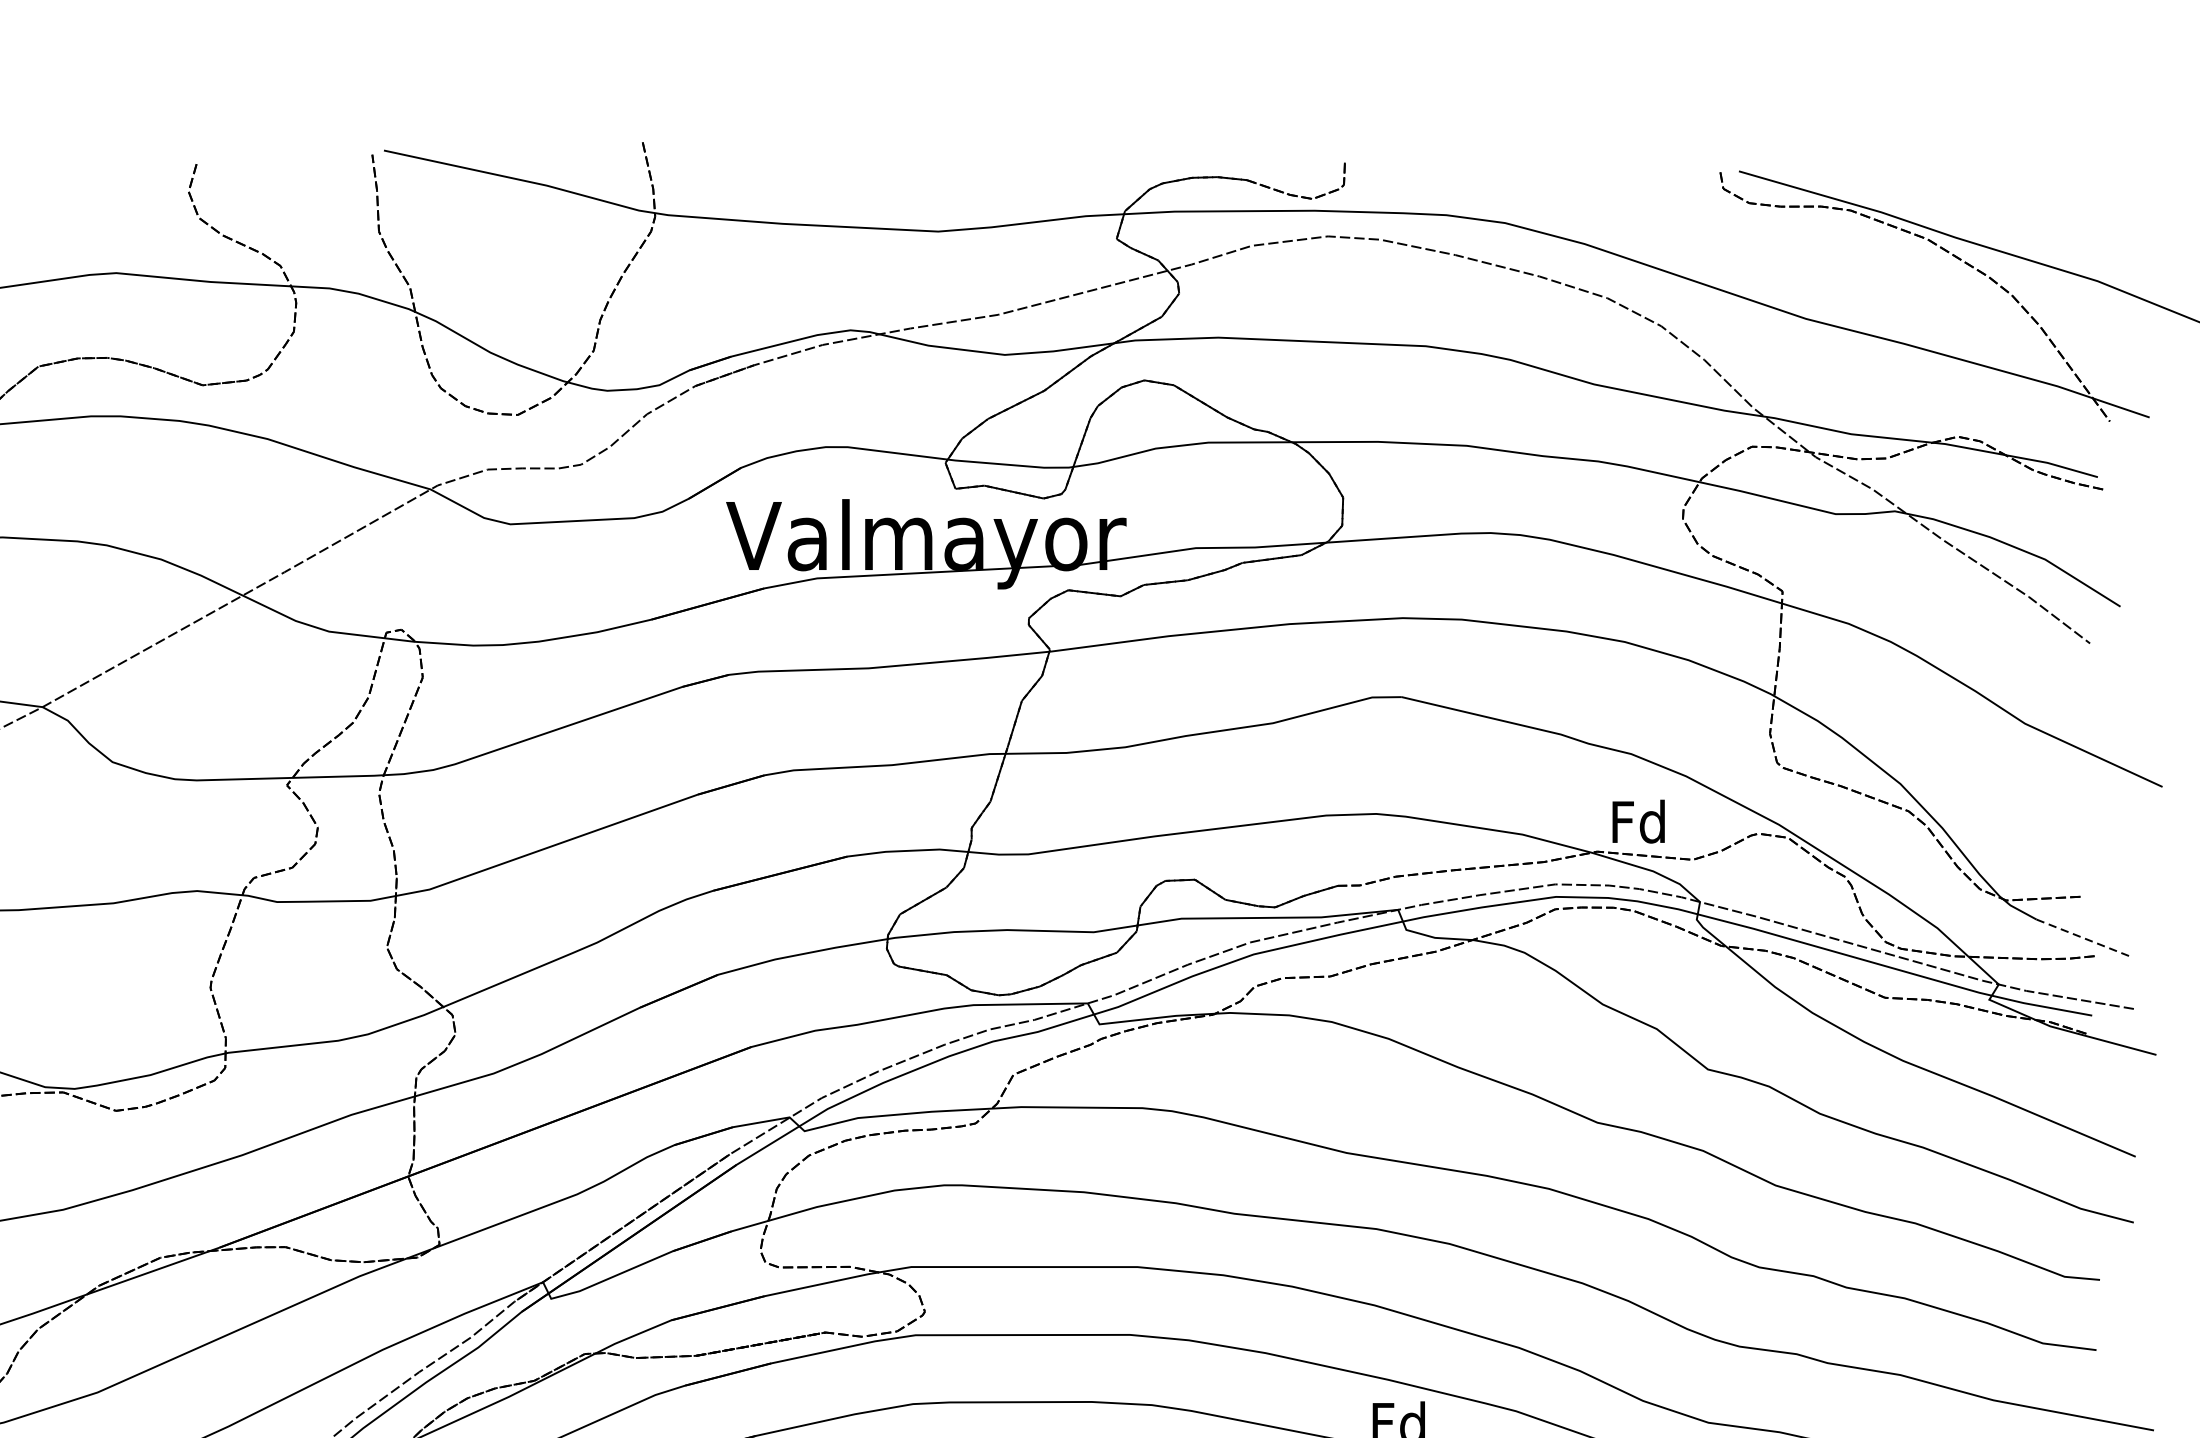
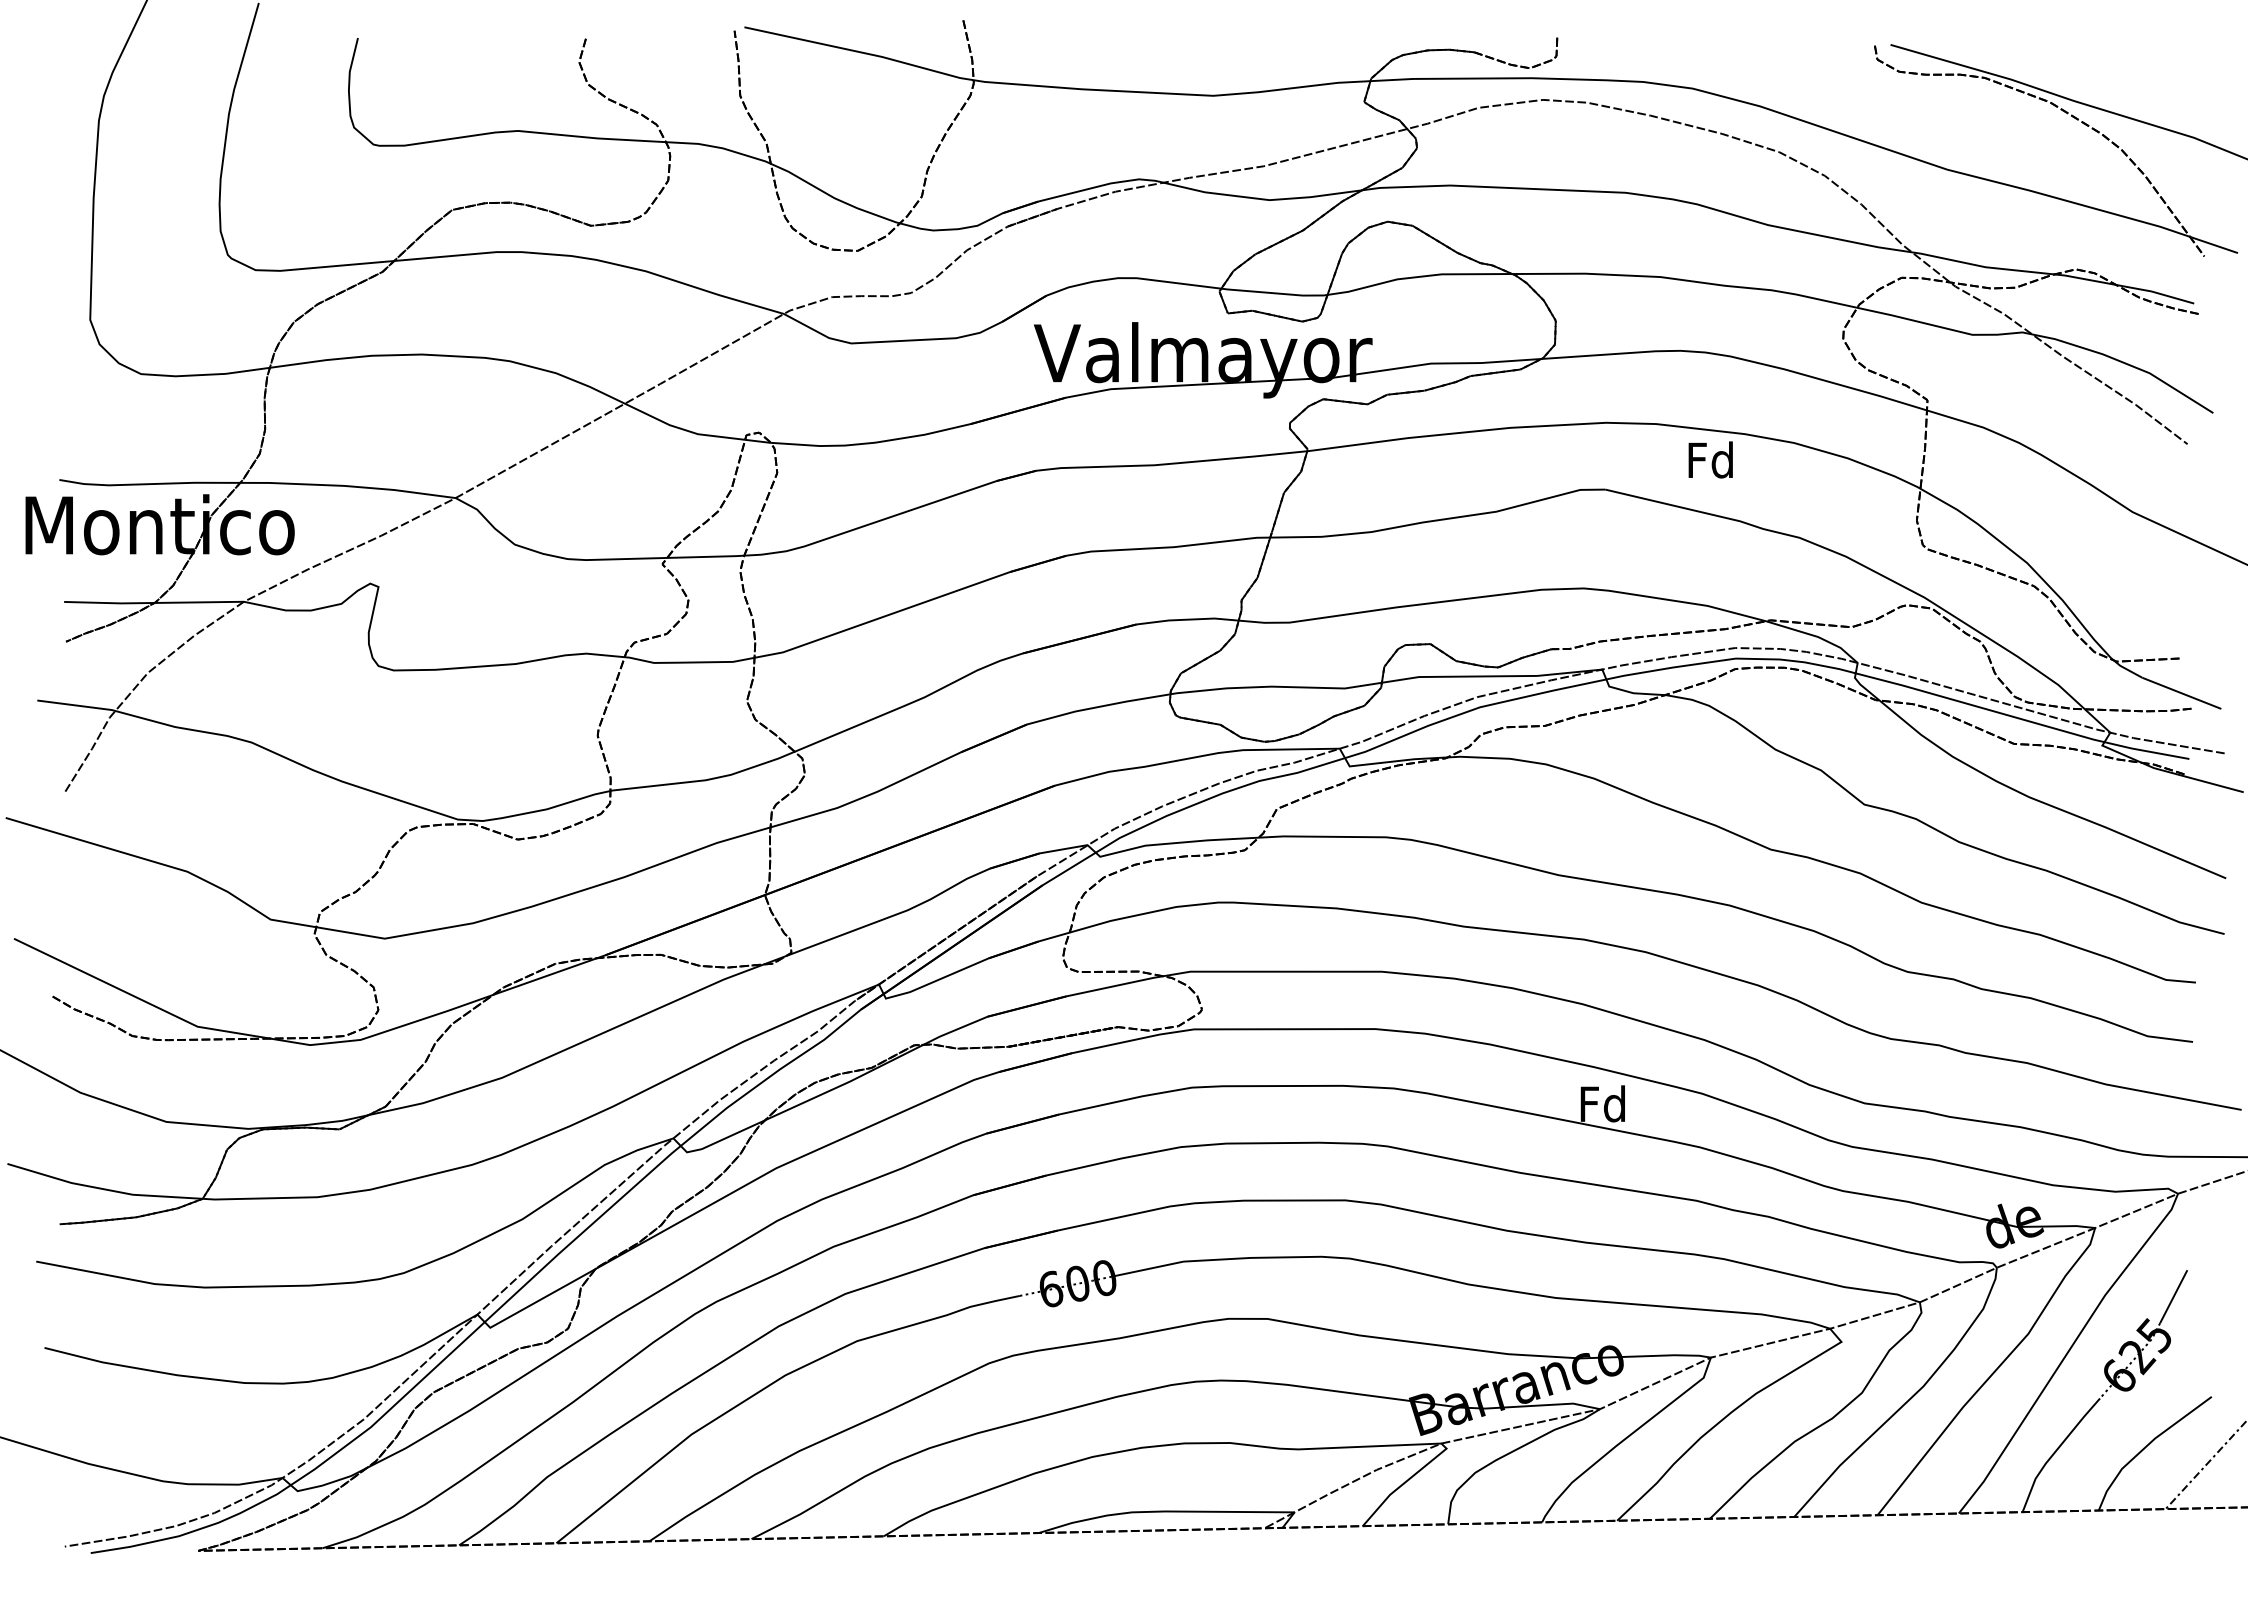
text: (1638, 821) -> (1710, 459), moved
line: (2084, 938) -> (2182, 693), dashed -> solid

